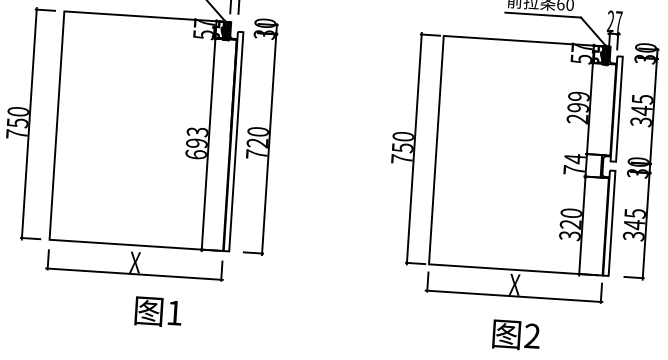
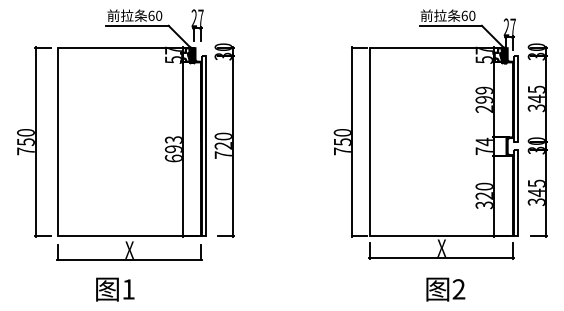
text: (158, 312) -> (115, 289), moved

